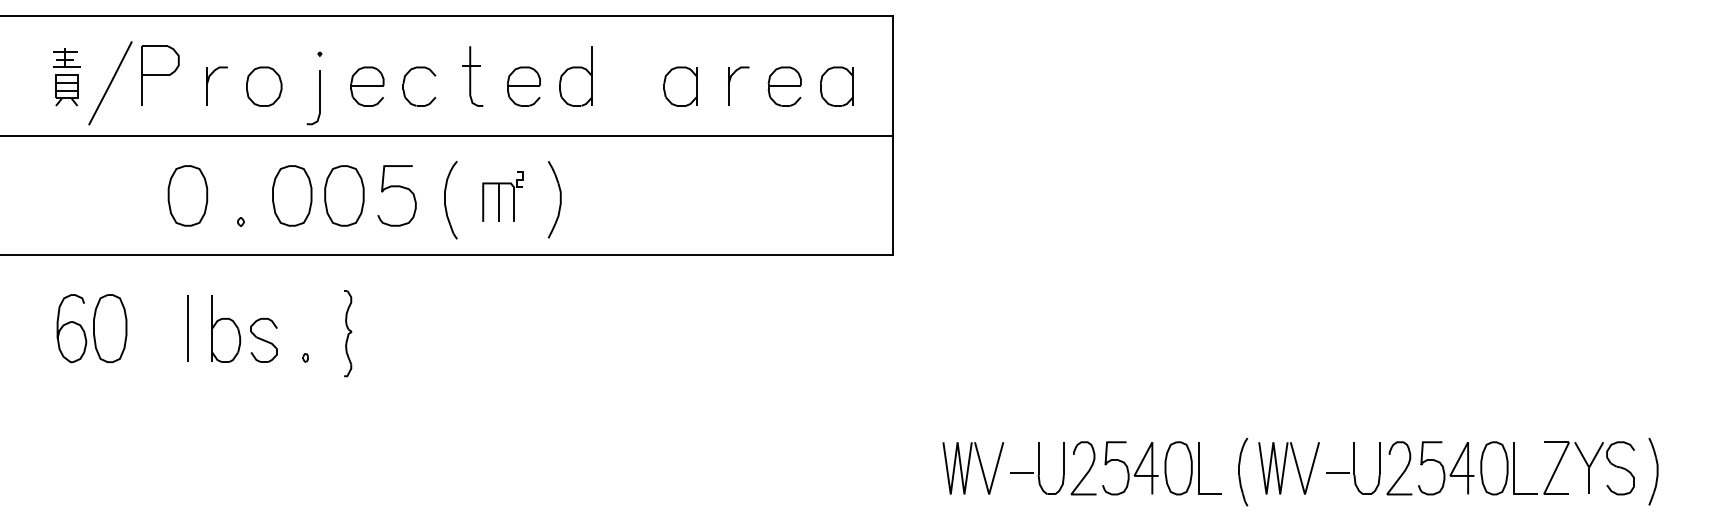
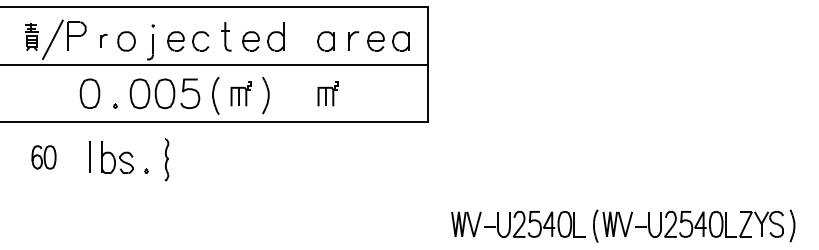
part: (216, 84) -> (103, 40), size x0.7
part: (683, 195) -> (327, 93), added
part: (90, 328) -> (43, 157), size x0.7

